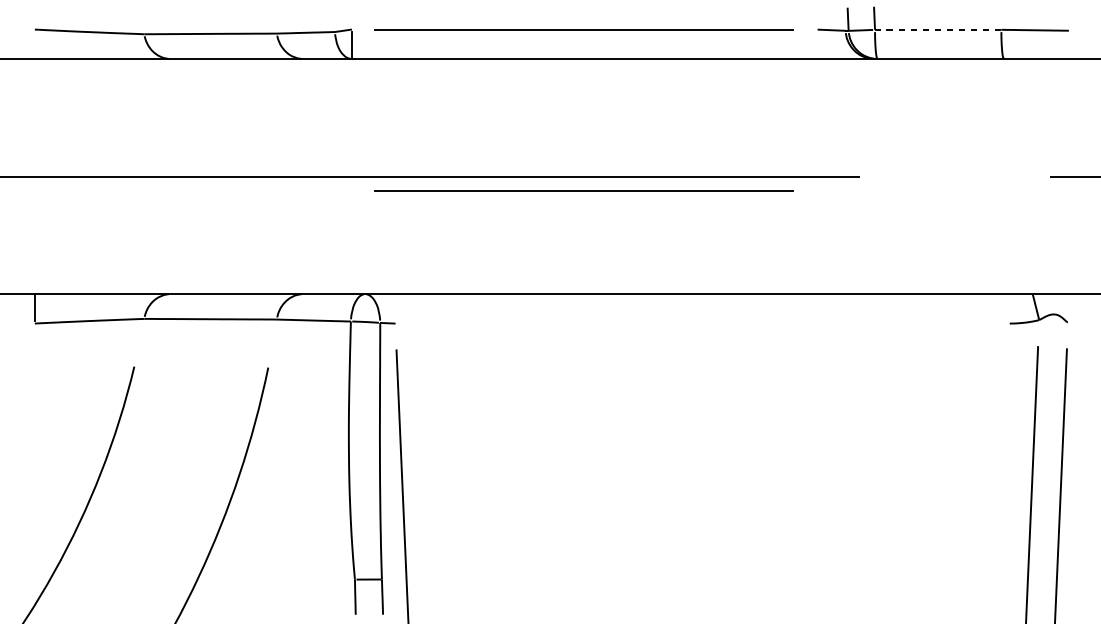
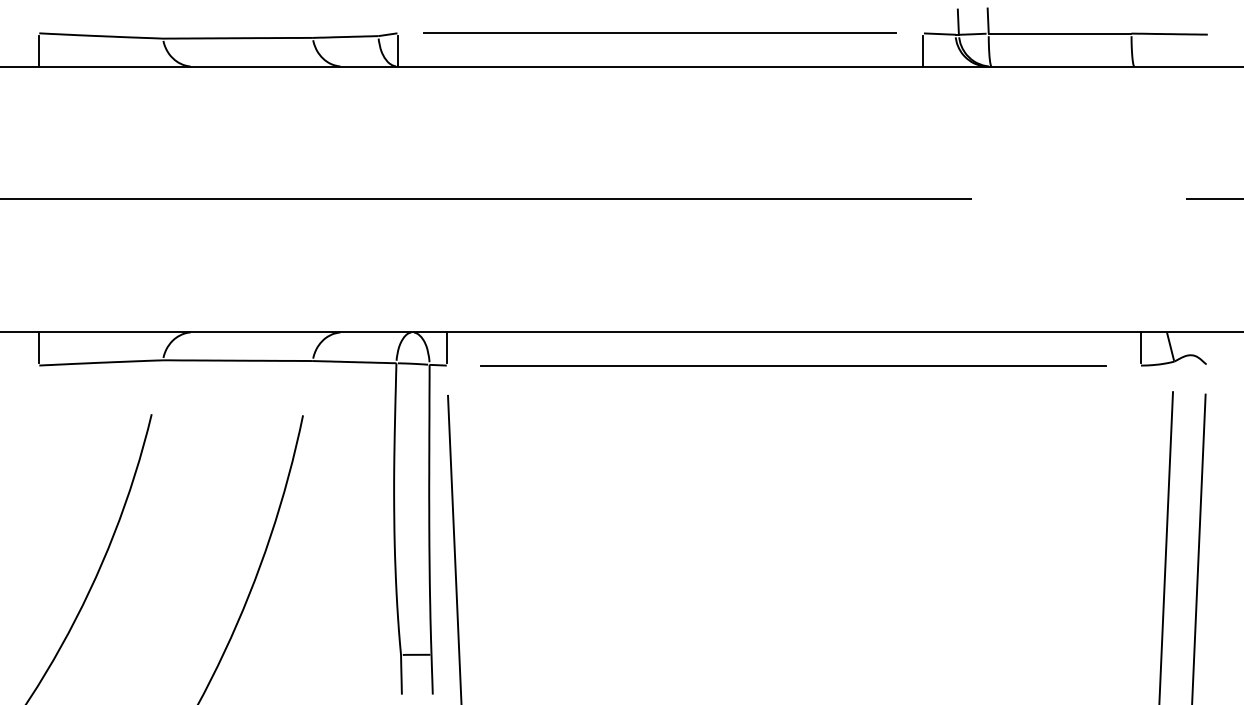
line: (937, 29) -> (1059, 33), dashed -> solid
line: (35, 44) -> (39, 50), added
line: (816, 44) -> (922, 50), added
line: (583, 189) -> (659, 214), removed
line: (395, 307) -> (446, 347), added
line: (1009, 307) -> (1140, 347), added
line: (702, 323) -> (793, 365), added

